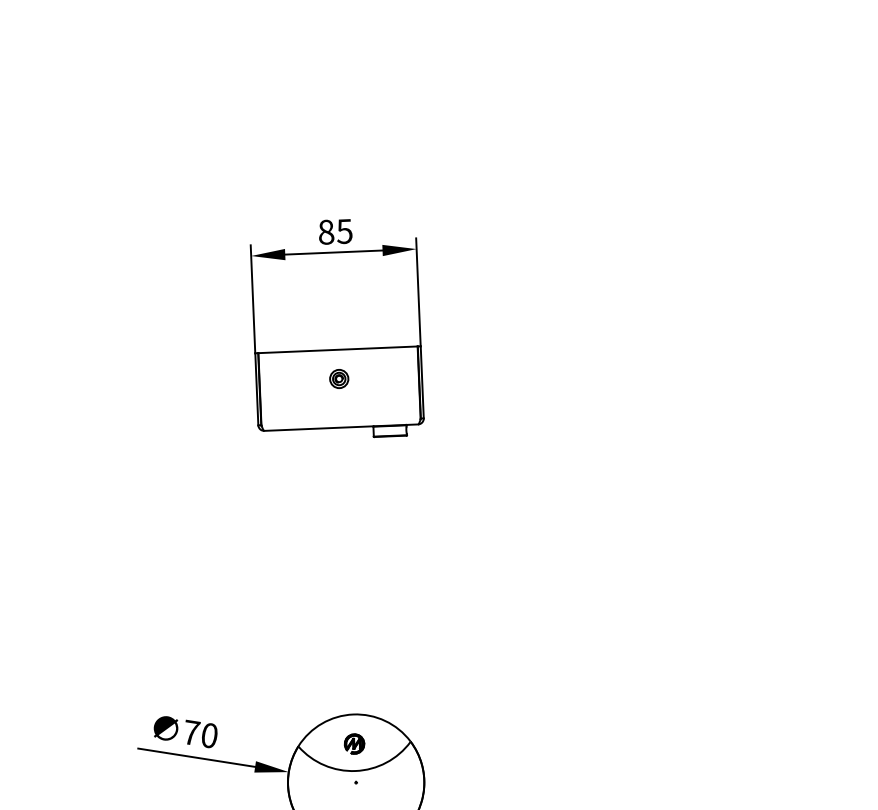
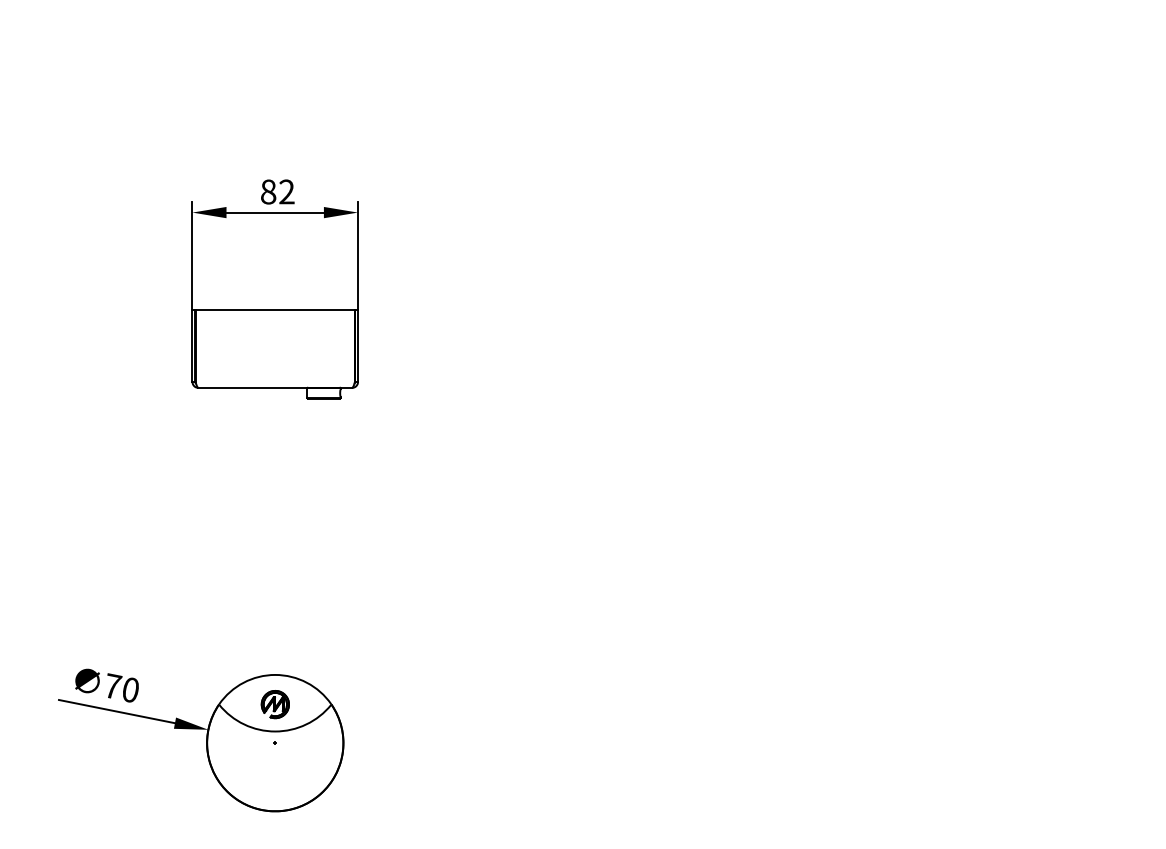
text: (344, 231) -> (286, 191), 85 -> 82
part: (339, 379) -> (275, 339), removed
part: (353, 744) -> (274, 704), size x1.4

